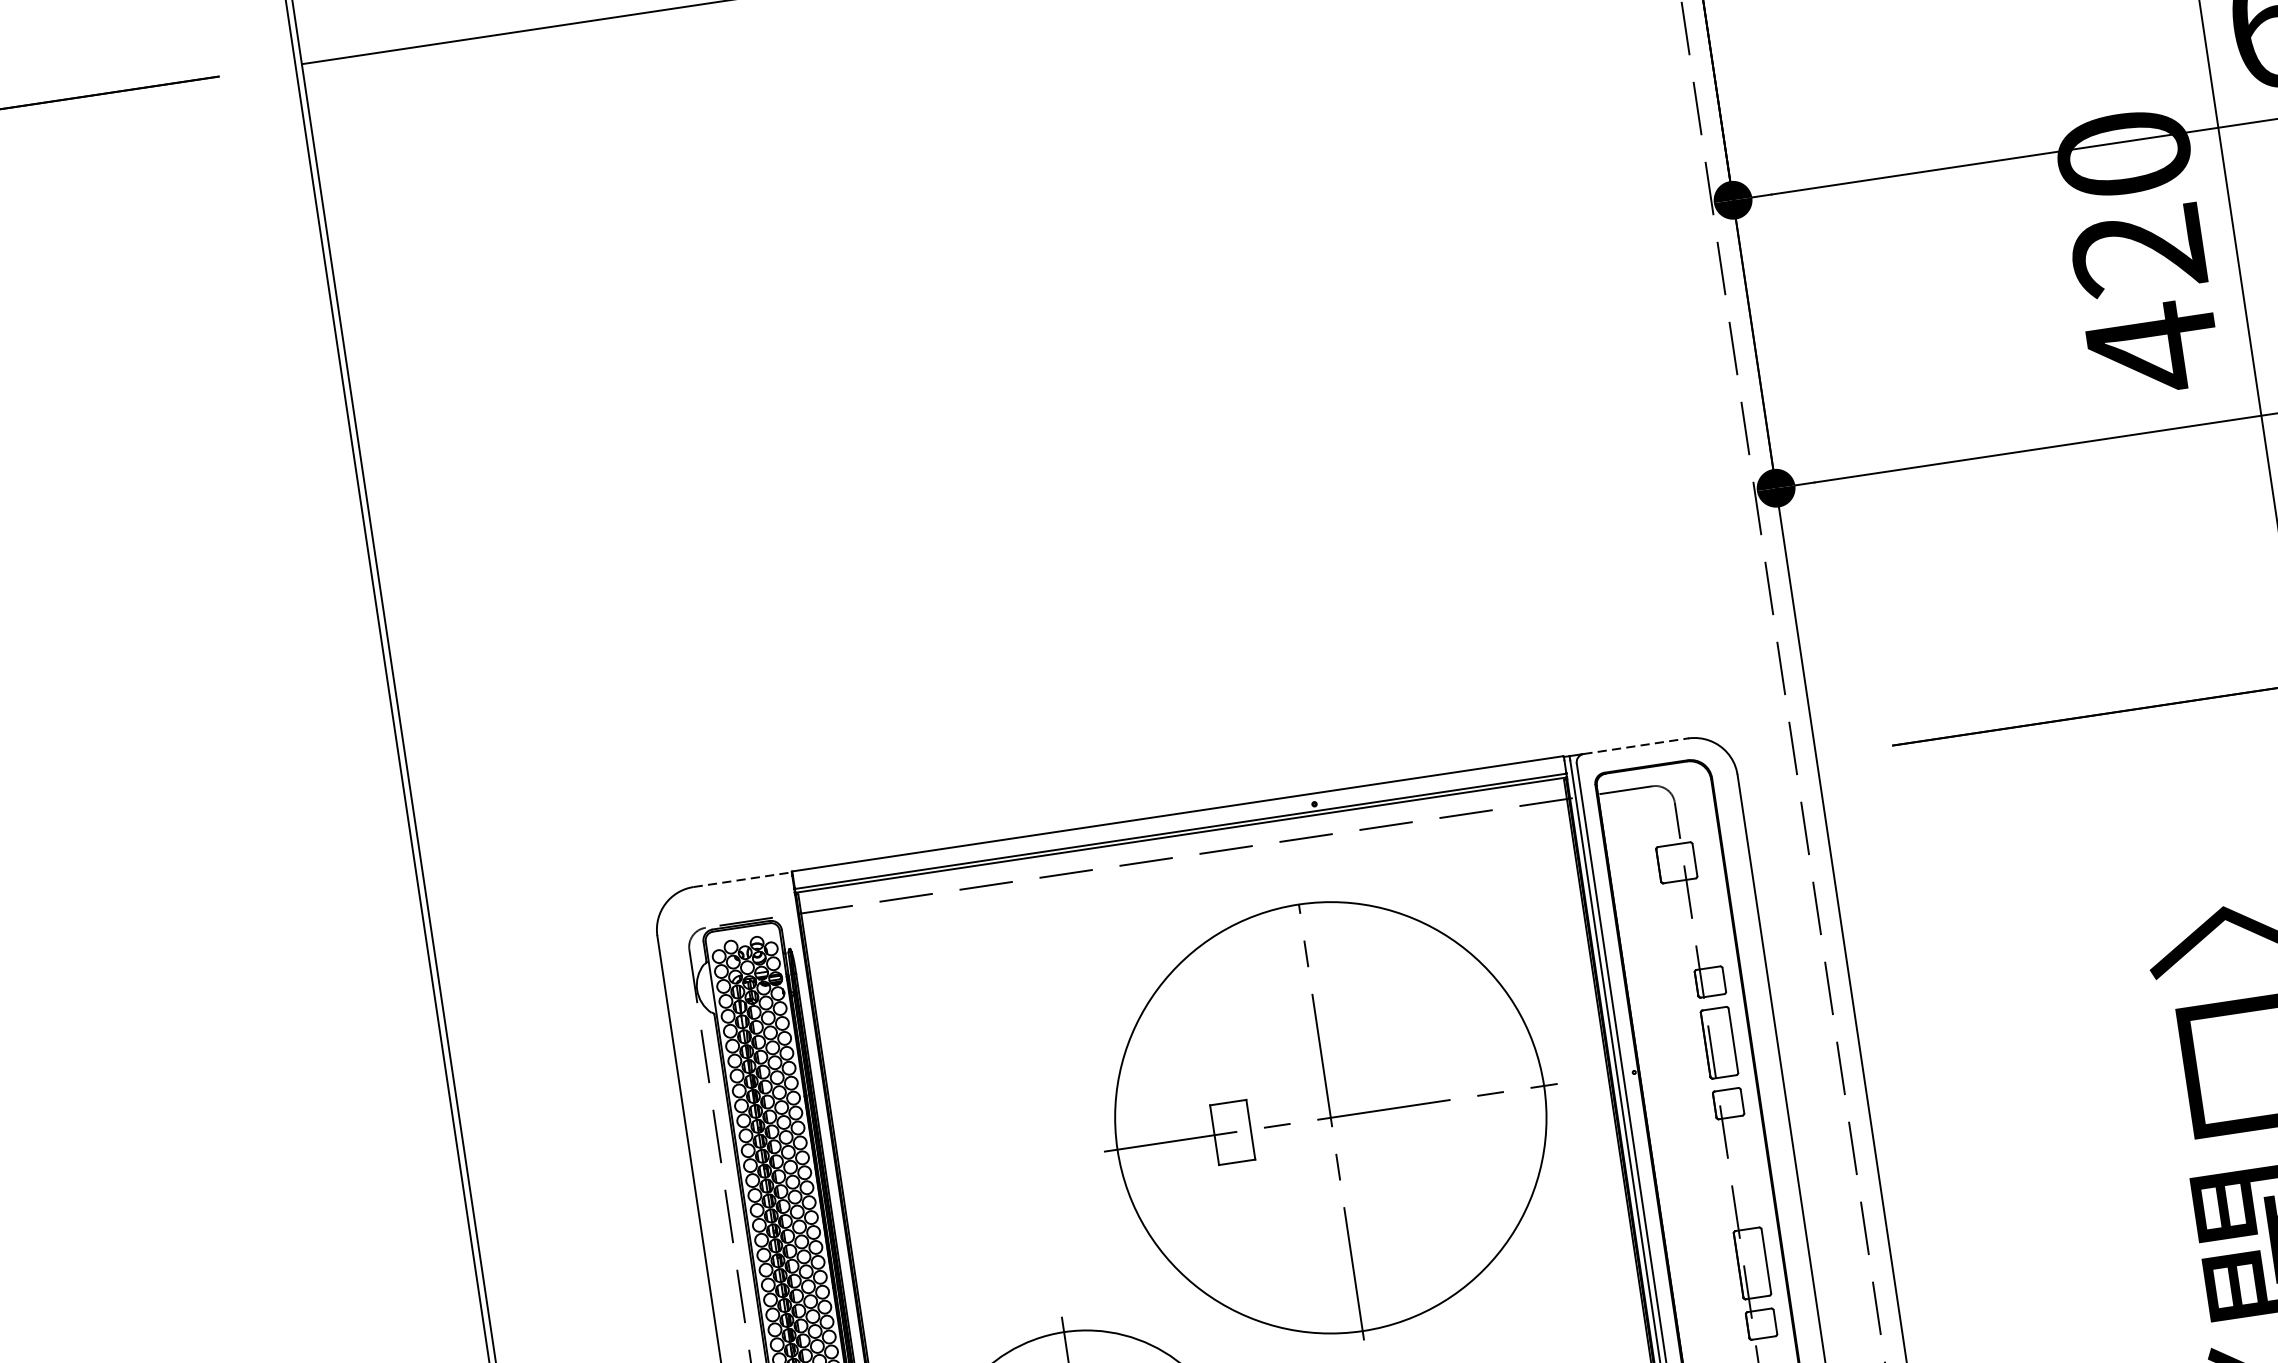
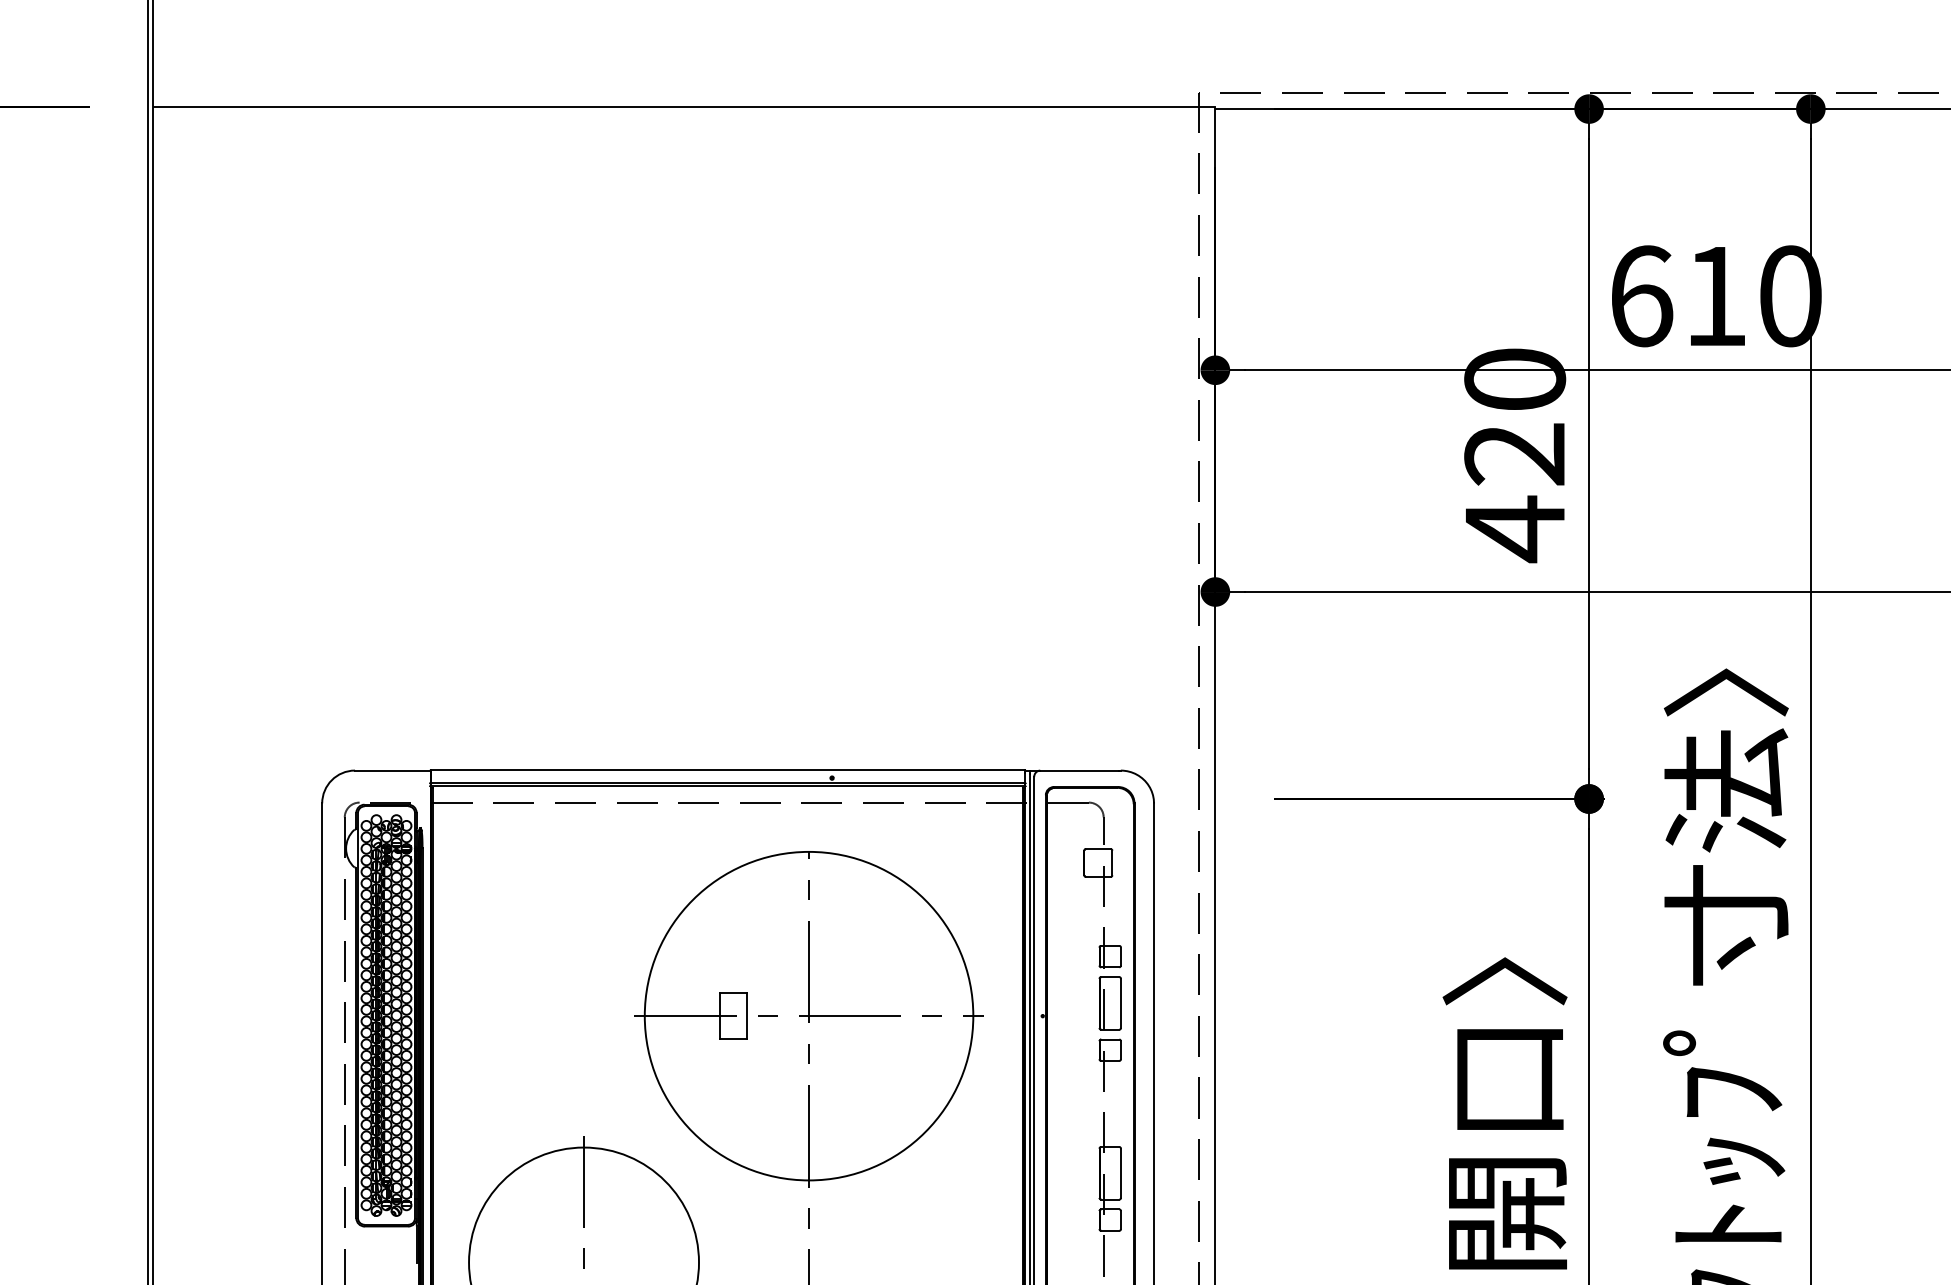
line: (1634, 746) -> (1079, 770), dashed -> solid
line: (742, 879) -> (392, 770), dashed -> solid

